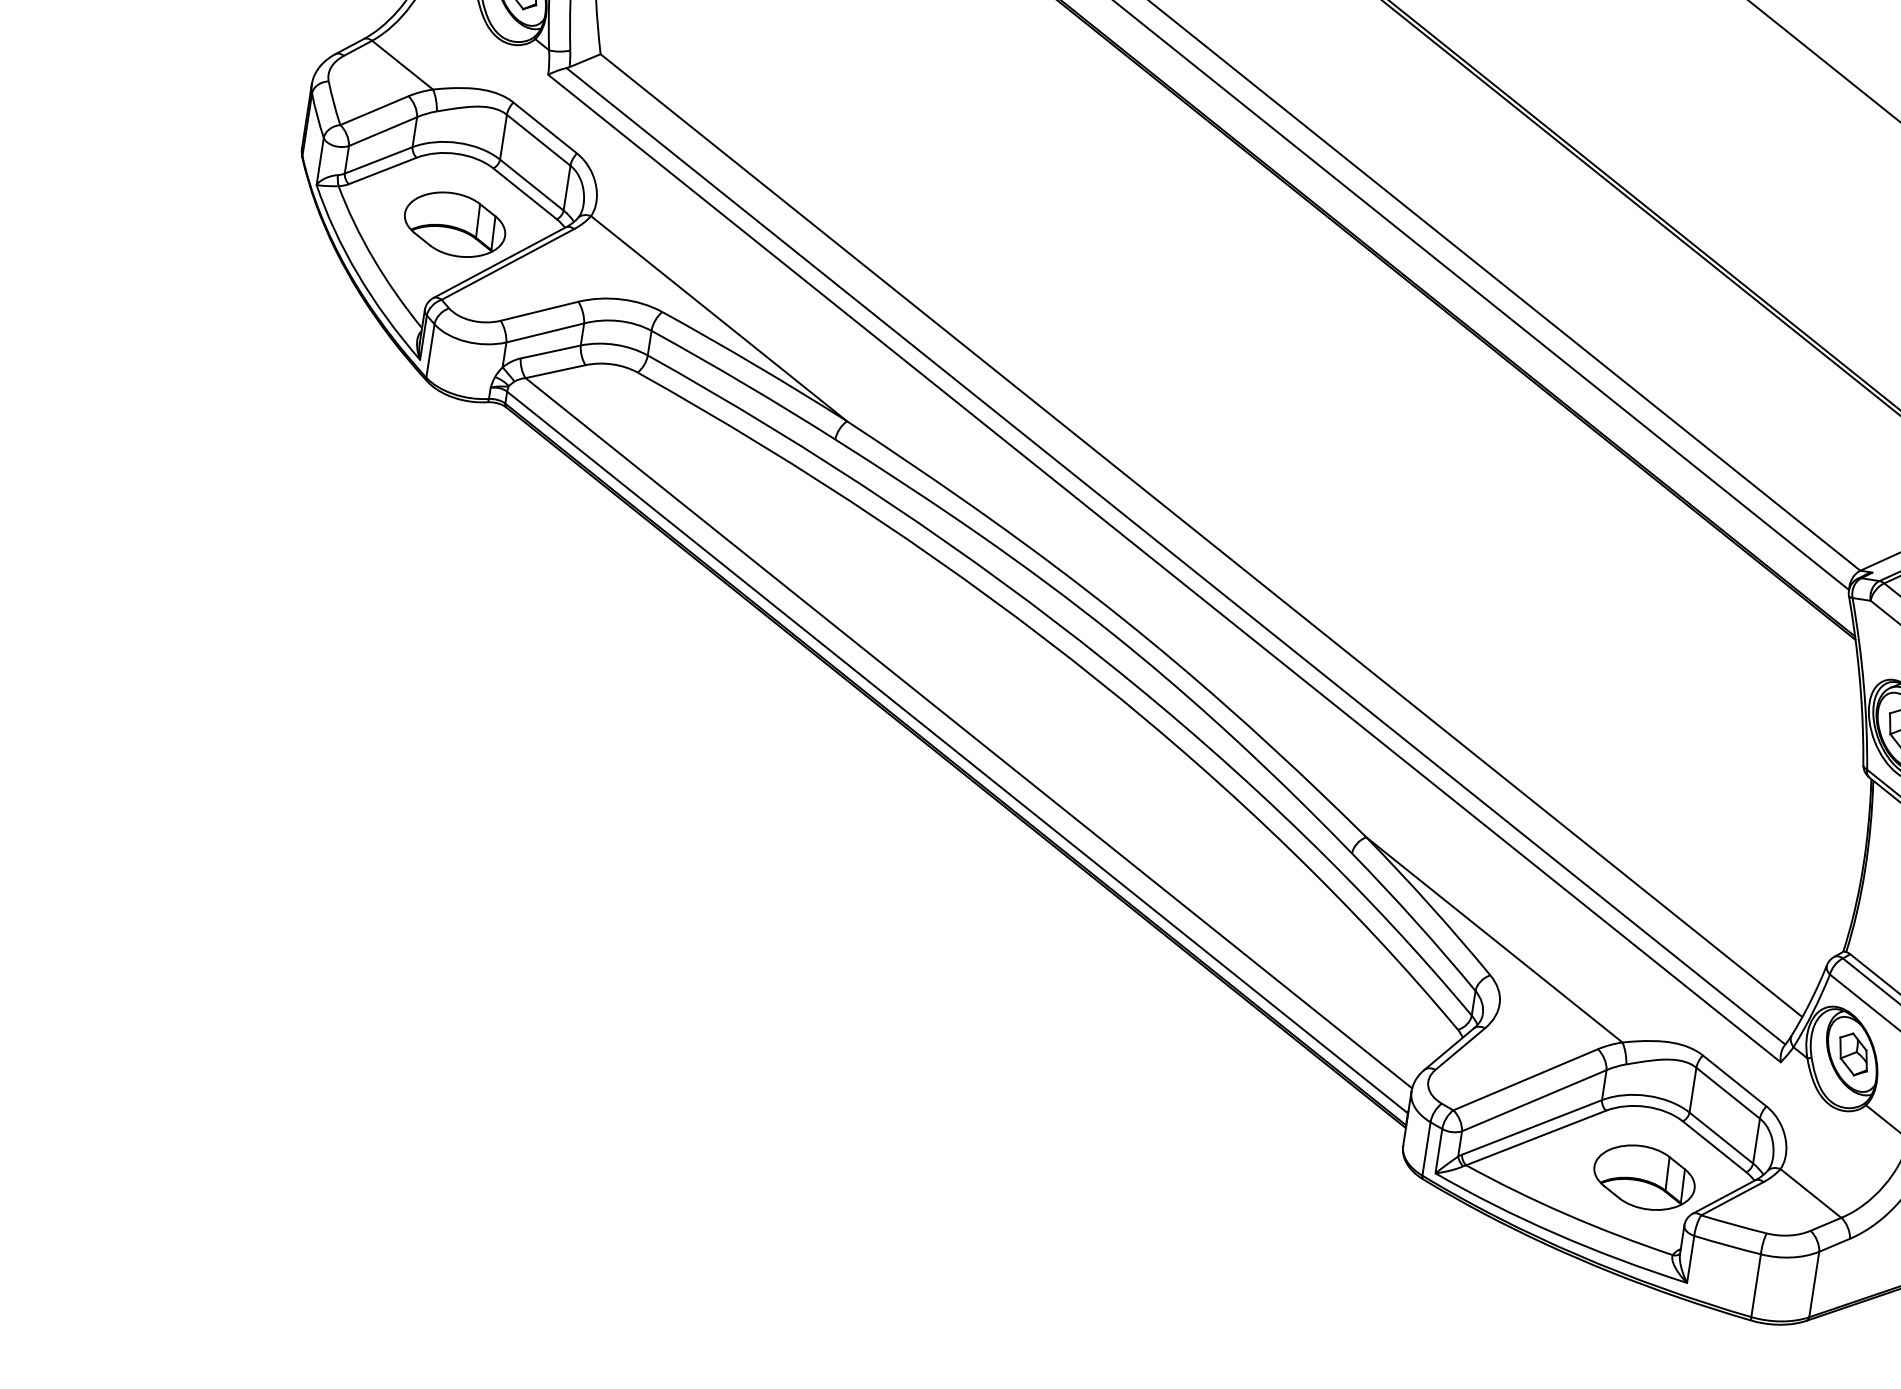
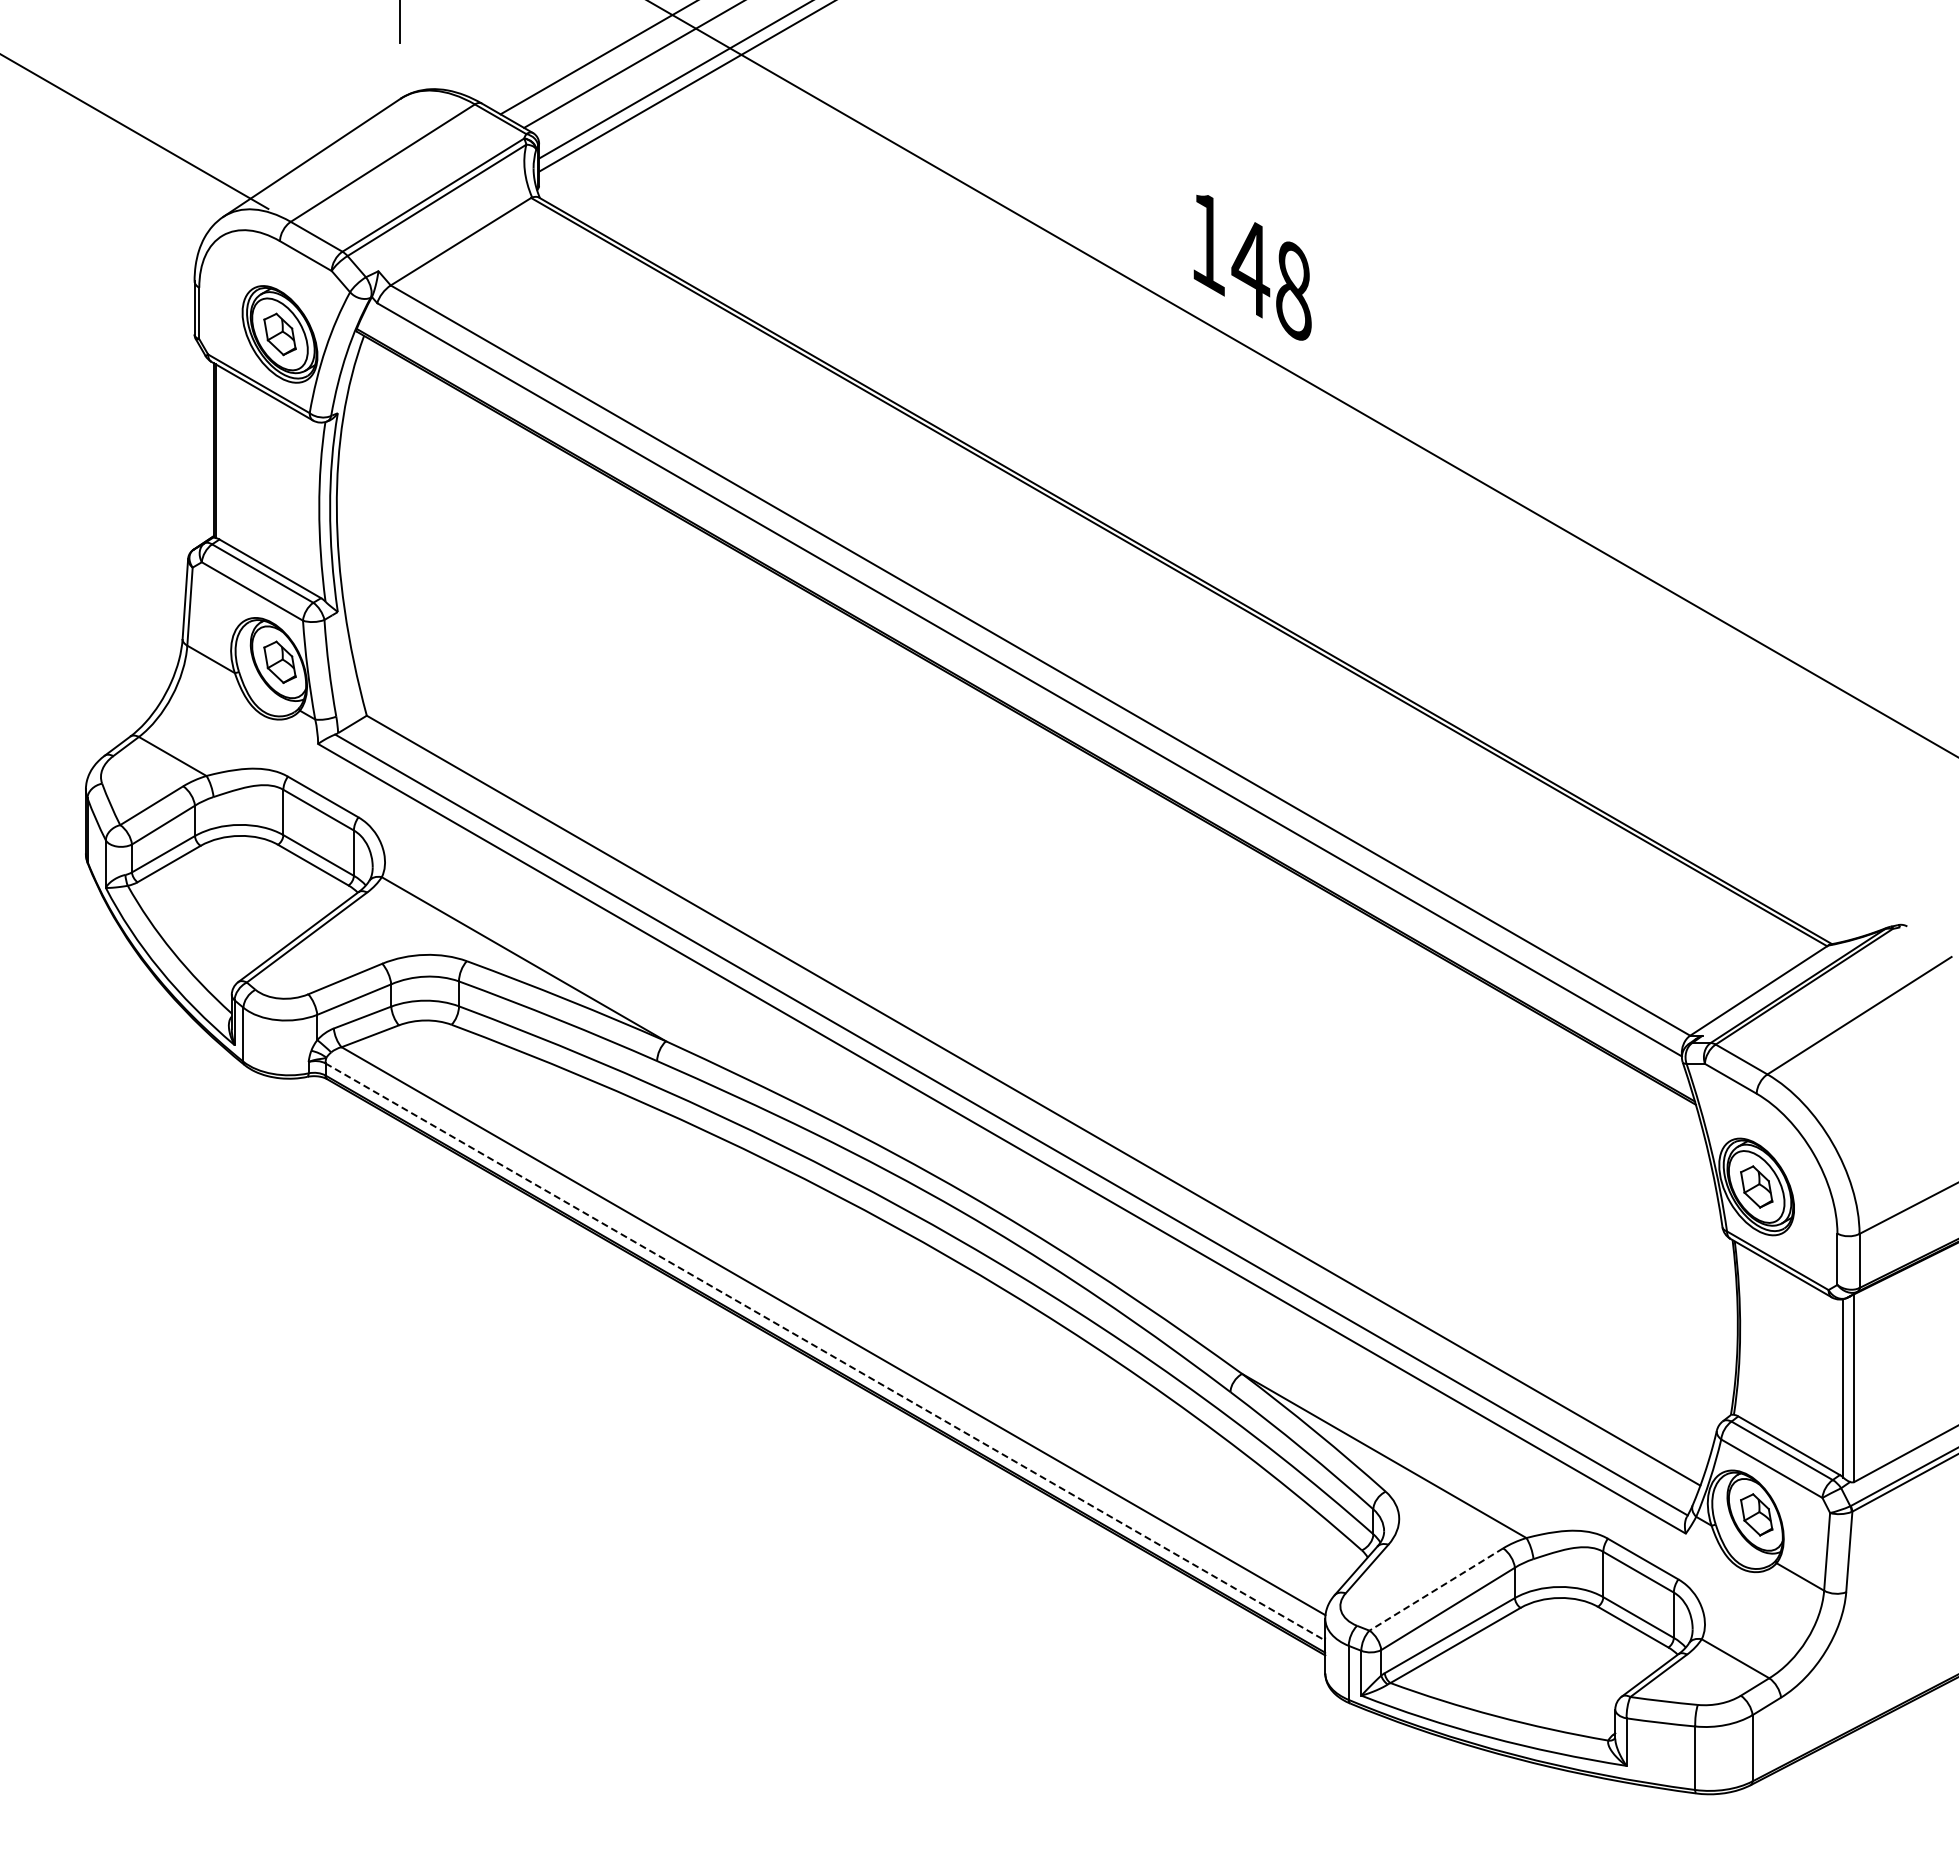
part: (454, 224) -> (248, 906), removed
line: (957, 753) -> (825, 1352), solid -> dashed
line: (1524, 1079) -> (1435, 1589), solid -> dashed
part: (1644, 1177) -> (1568, 1668), removed

